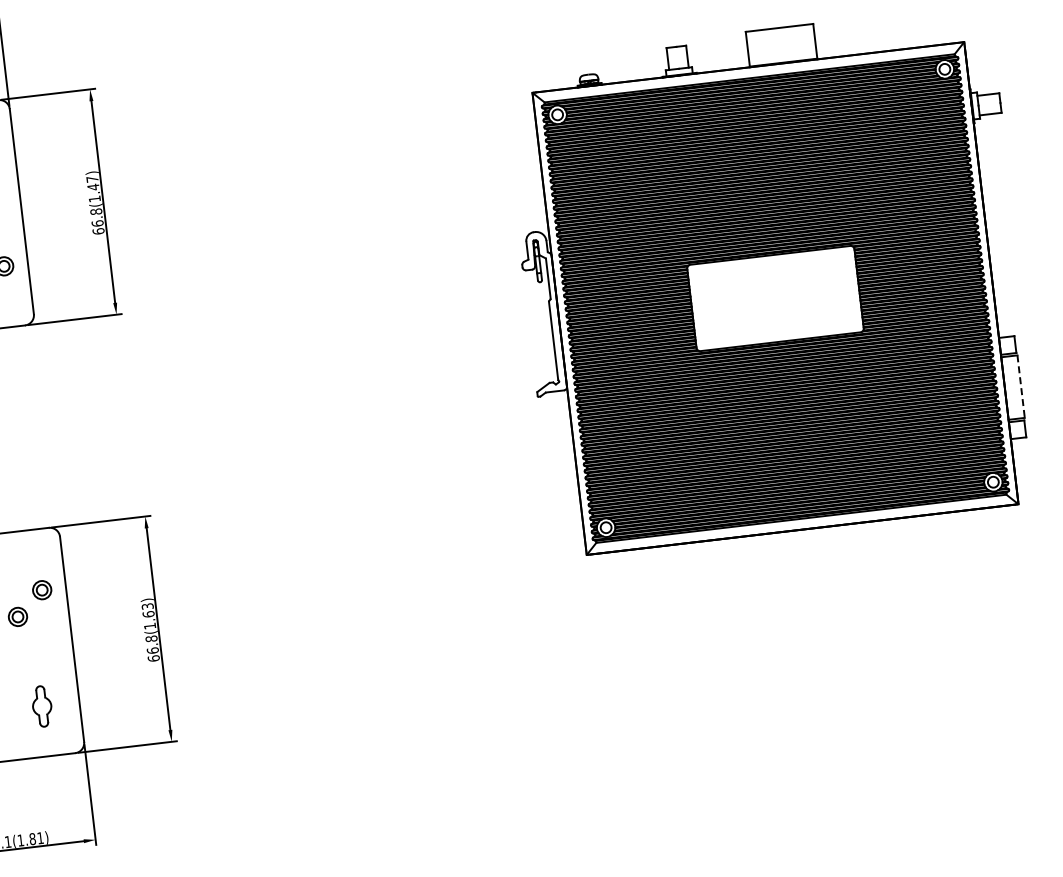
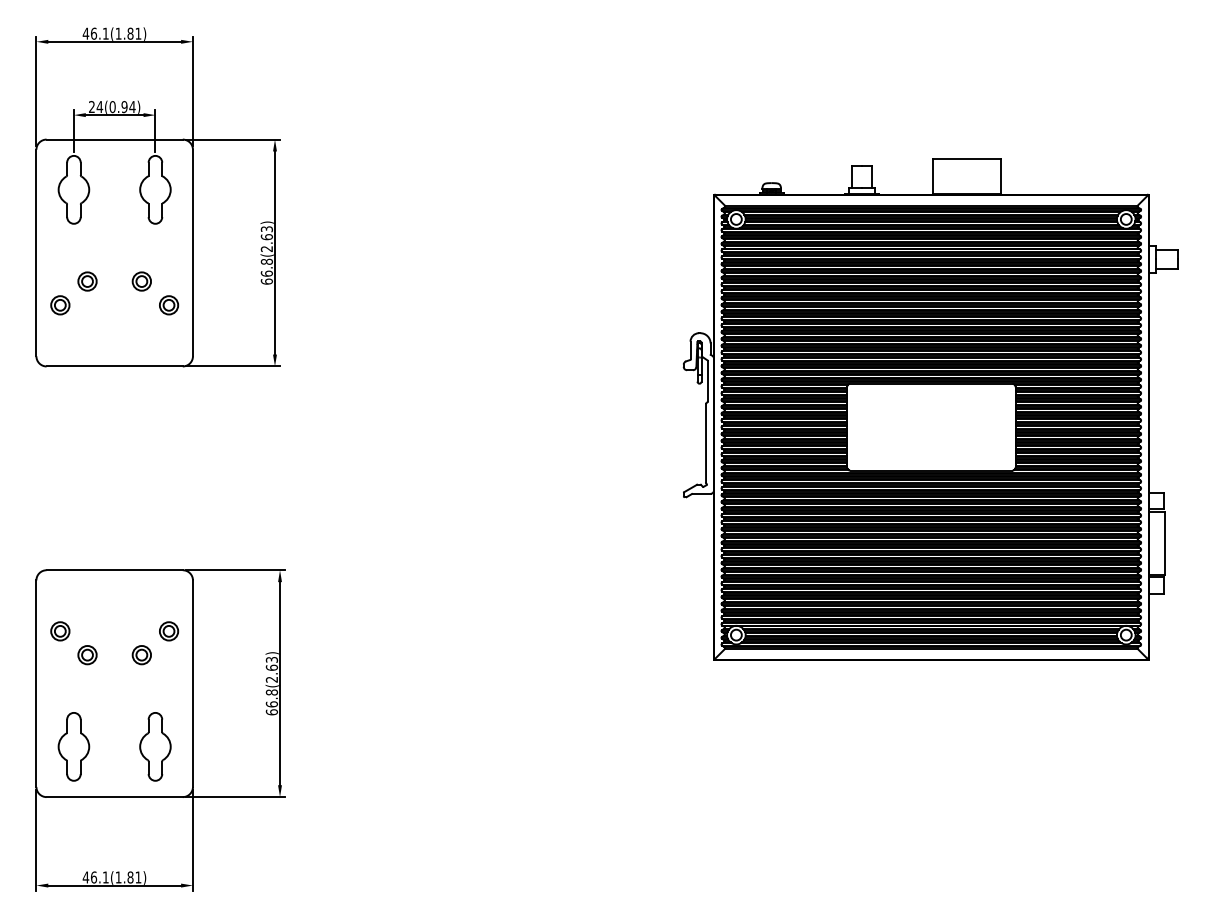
text: (93, 189) -> (266, 239), 66.8(1.47) -> 66.8(2.63)
line: (1021, 386) -> (1165, 543), dashed -> solid
text: (149, 626) -> (271, 679), 66.8(1.63) -> 66.8(2.63)
part: (42, 706) -> (155, 746), size x1.67

